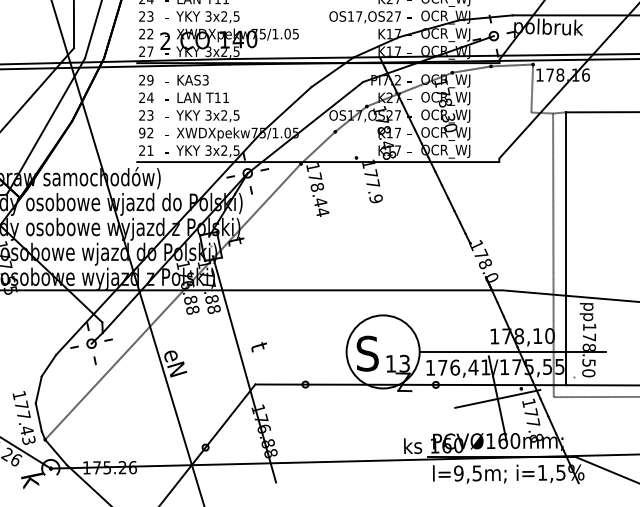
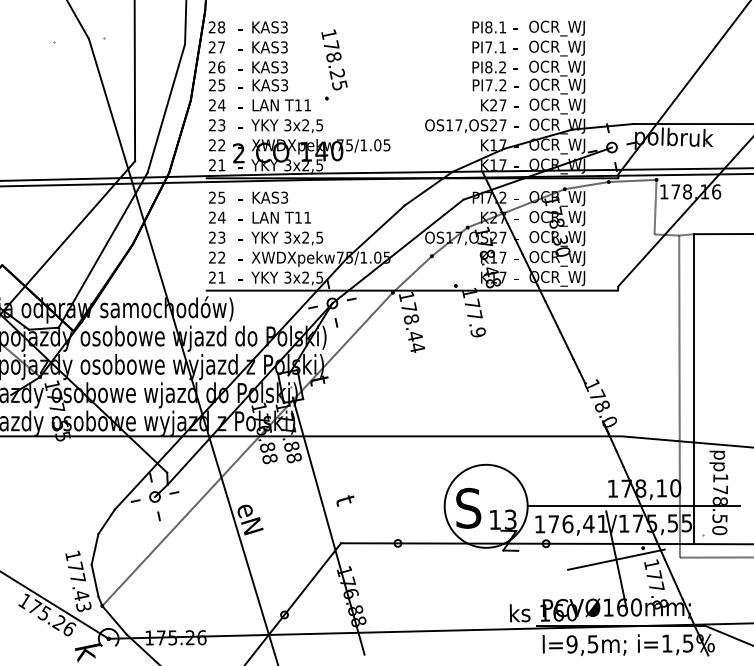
text: (150, 51) -> (221, 165), 27 -> 21
text: (150, 80) -> (221, 197), 29 -> 25
text: (142, 132) -> (212, 257), 92 -> 22

